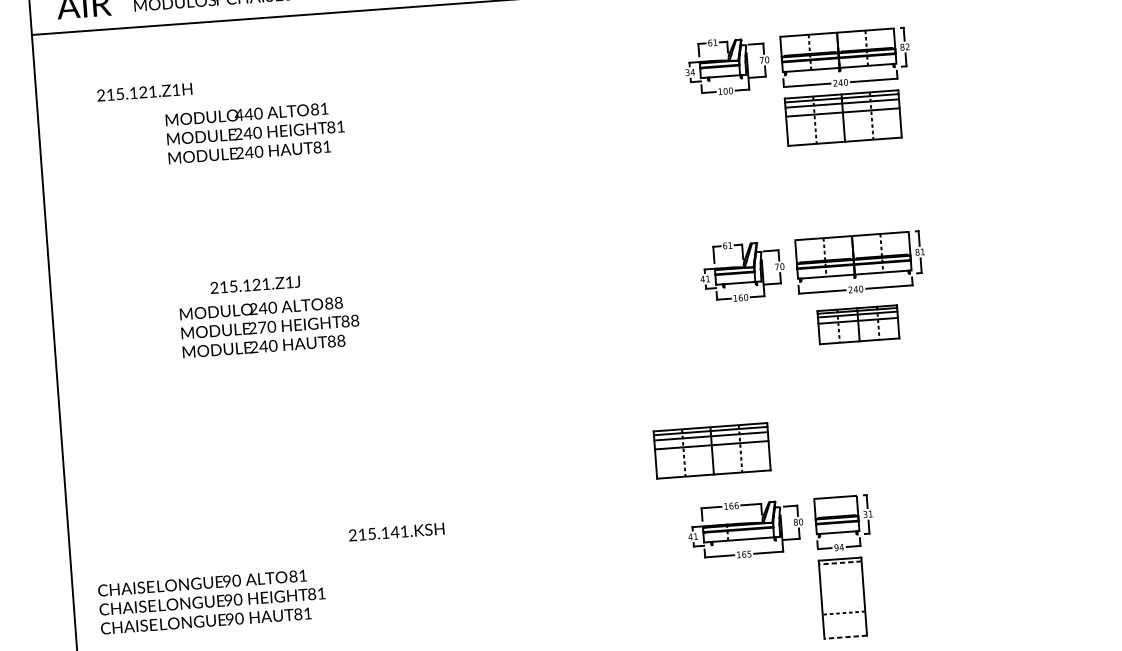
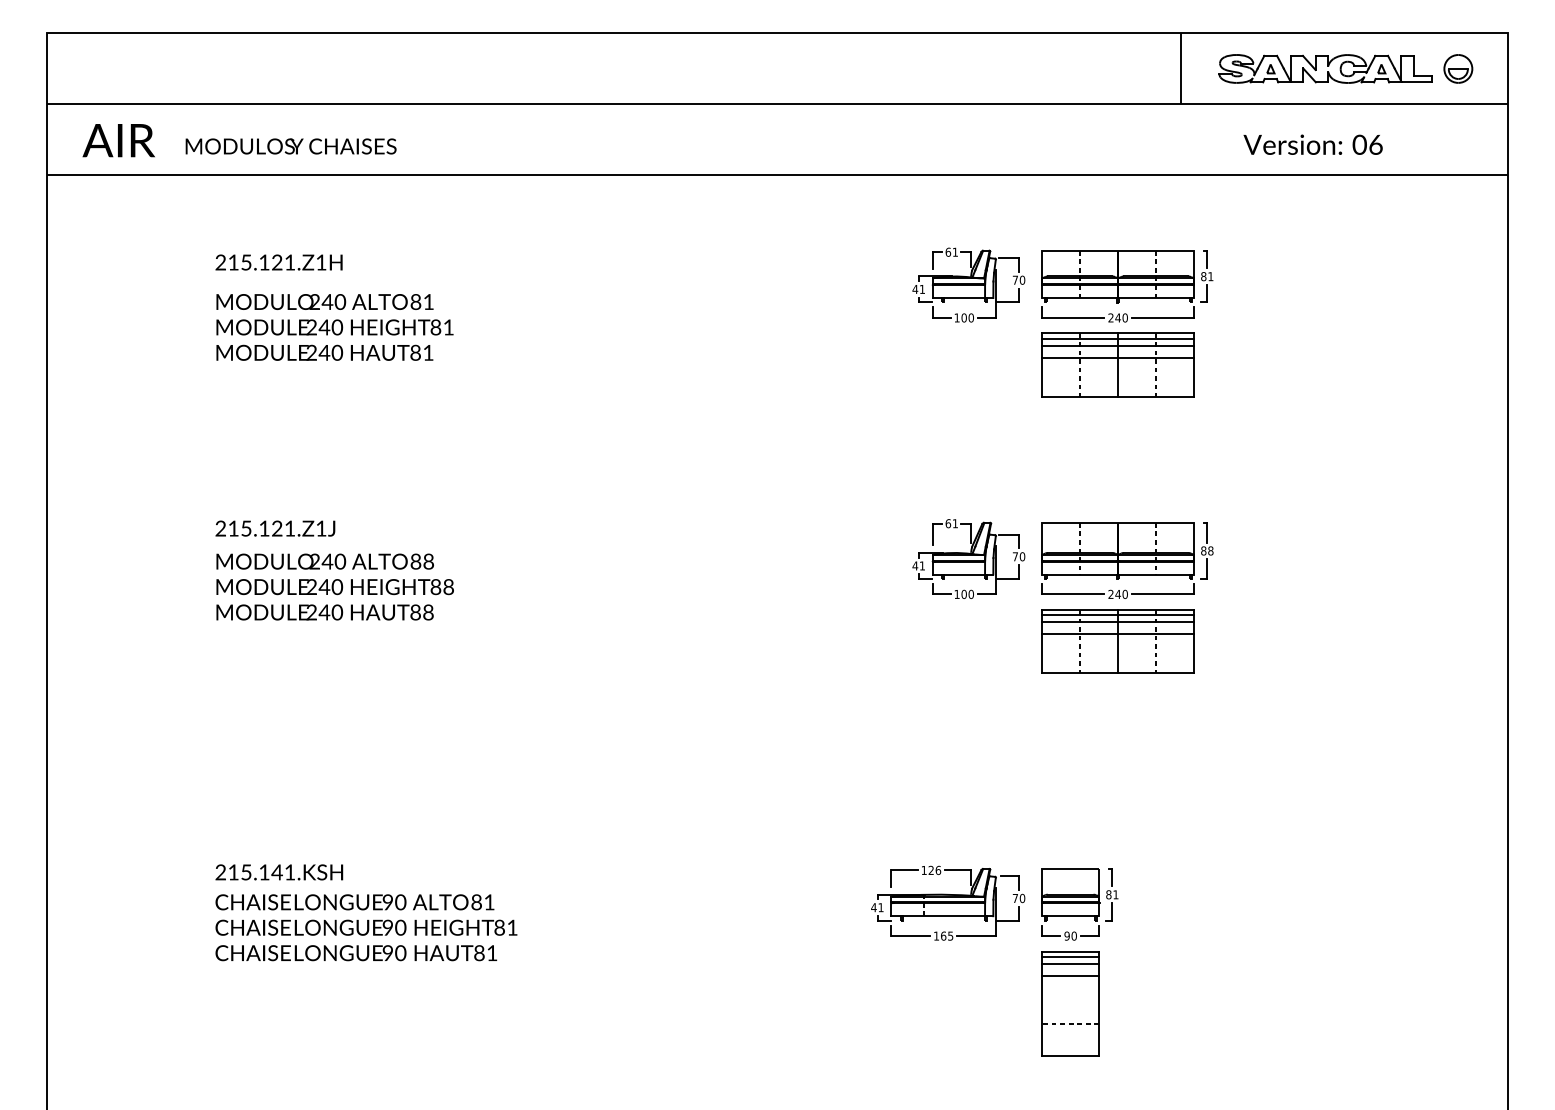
text: (907, 46) -> (1210, 276), 82 -> 81
text: (689, 72) -> (918, 289), 34 -> 41
text: (144, 92) -> (278, 262), moved
text: (239, 114) -> (314, 301), 440 -> 240
text: (922, 251) -> (1210, 550), 81 -> 88
text: (255, 284) -> (275, 528), moved
text: (740, 297) -> (963, 593), 160 -> 100
part: (857, 324) -> (1117, 641), size x1.43
text: (262, 327) -> (324, 586), 270 -> 240
part: (711, 450) -> (910, 794), removed
text: (731, 506) -> (931, 870), 166 -> 126
text: (865, 514) -> (1108, 894), 31 -> 81
text: (795, 522) -> (1015, 898), 80 -> 70
text: (396, 532) -> (279, 872), moved
text: (841, 546) -> (1074, 935), 94 -> 90
line: (840, 562) -> (1070, 956), dashed -> solid
line: (840, 567) -> (1070, 963), added
line: (841, 576) -> (1070, 975), added
text: (212, 601) -> (366, 927), moved
line: (845, 637) -> (1070, 1056), dashed -> solid

